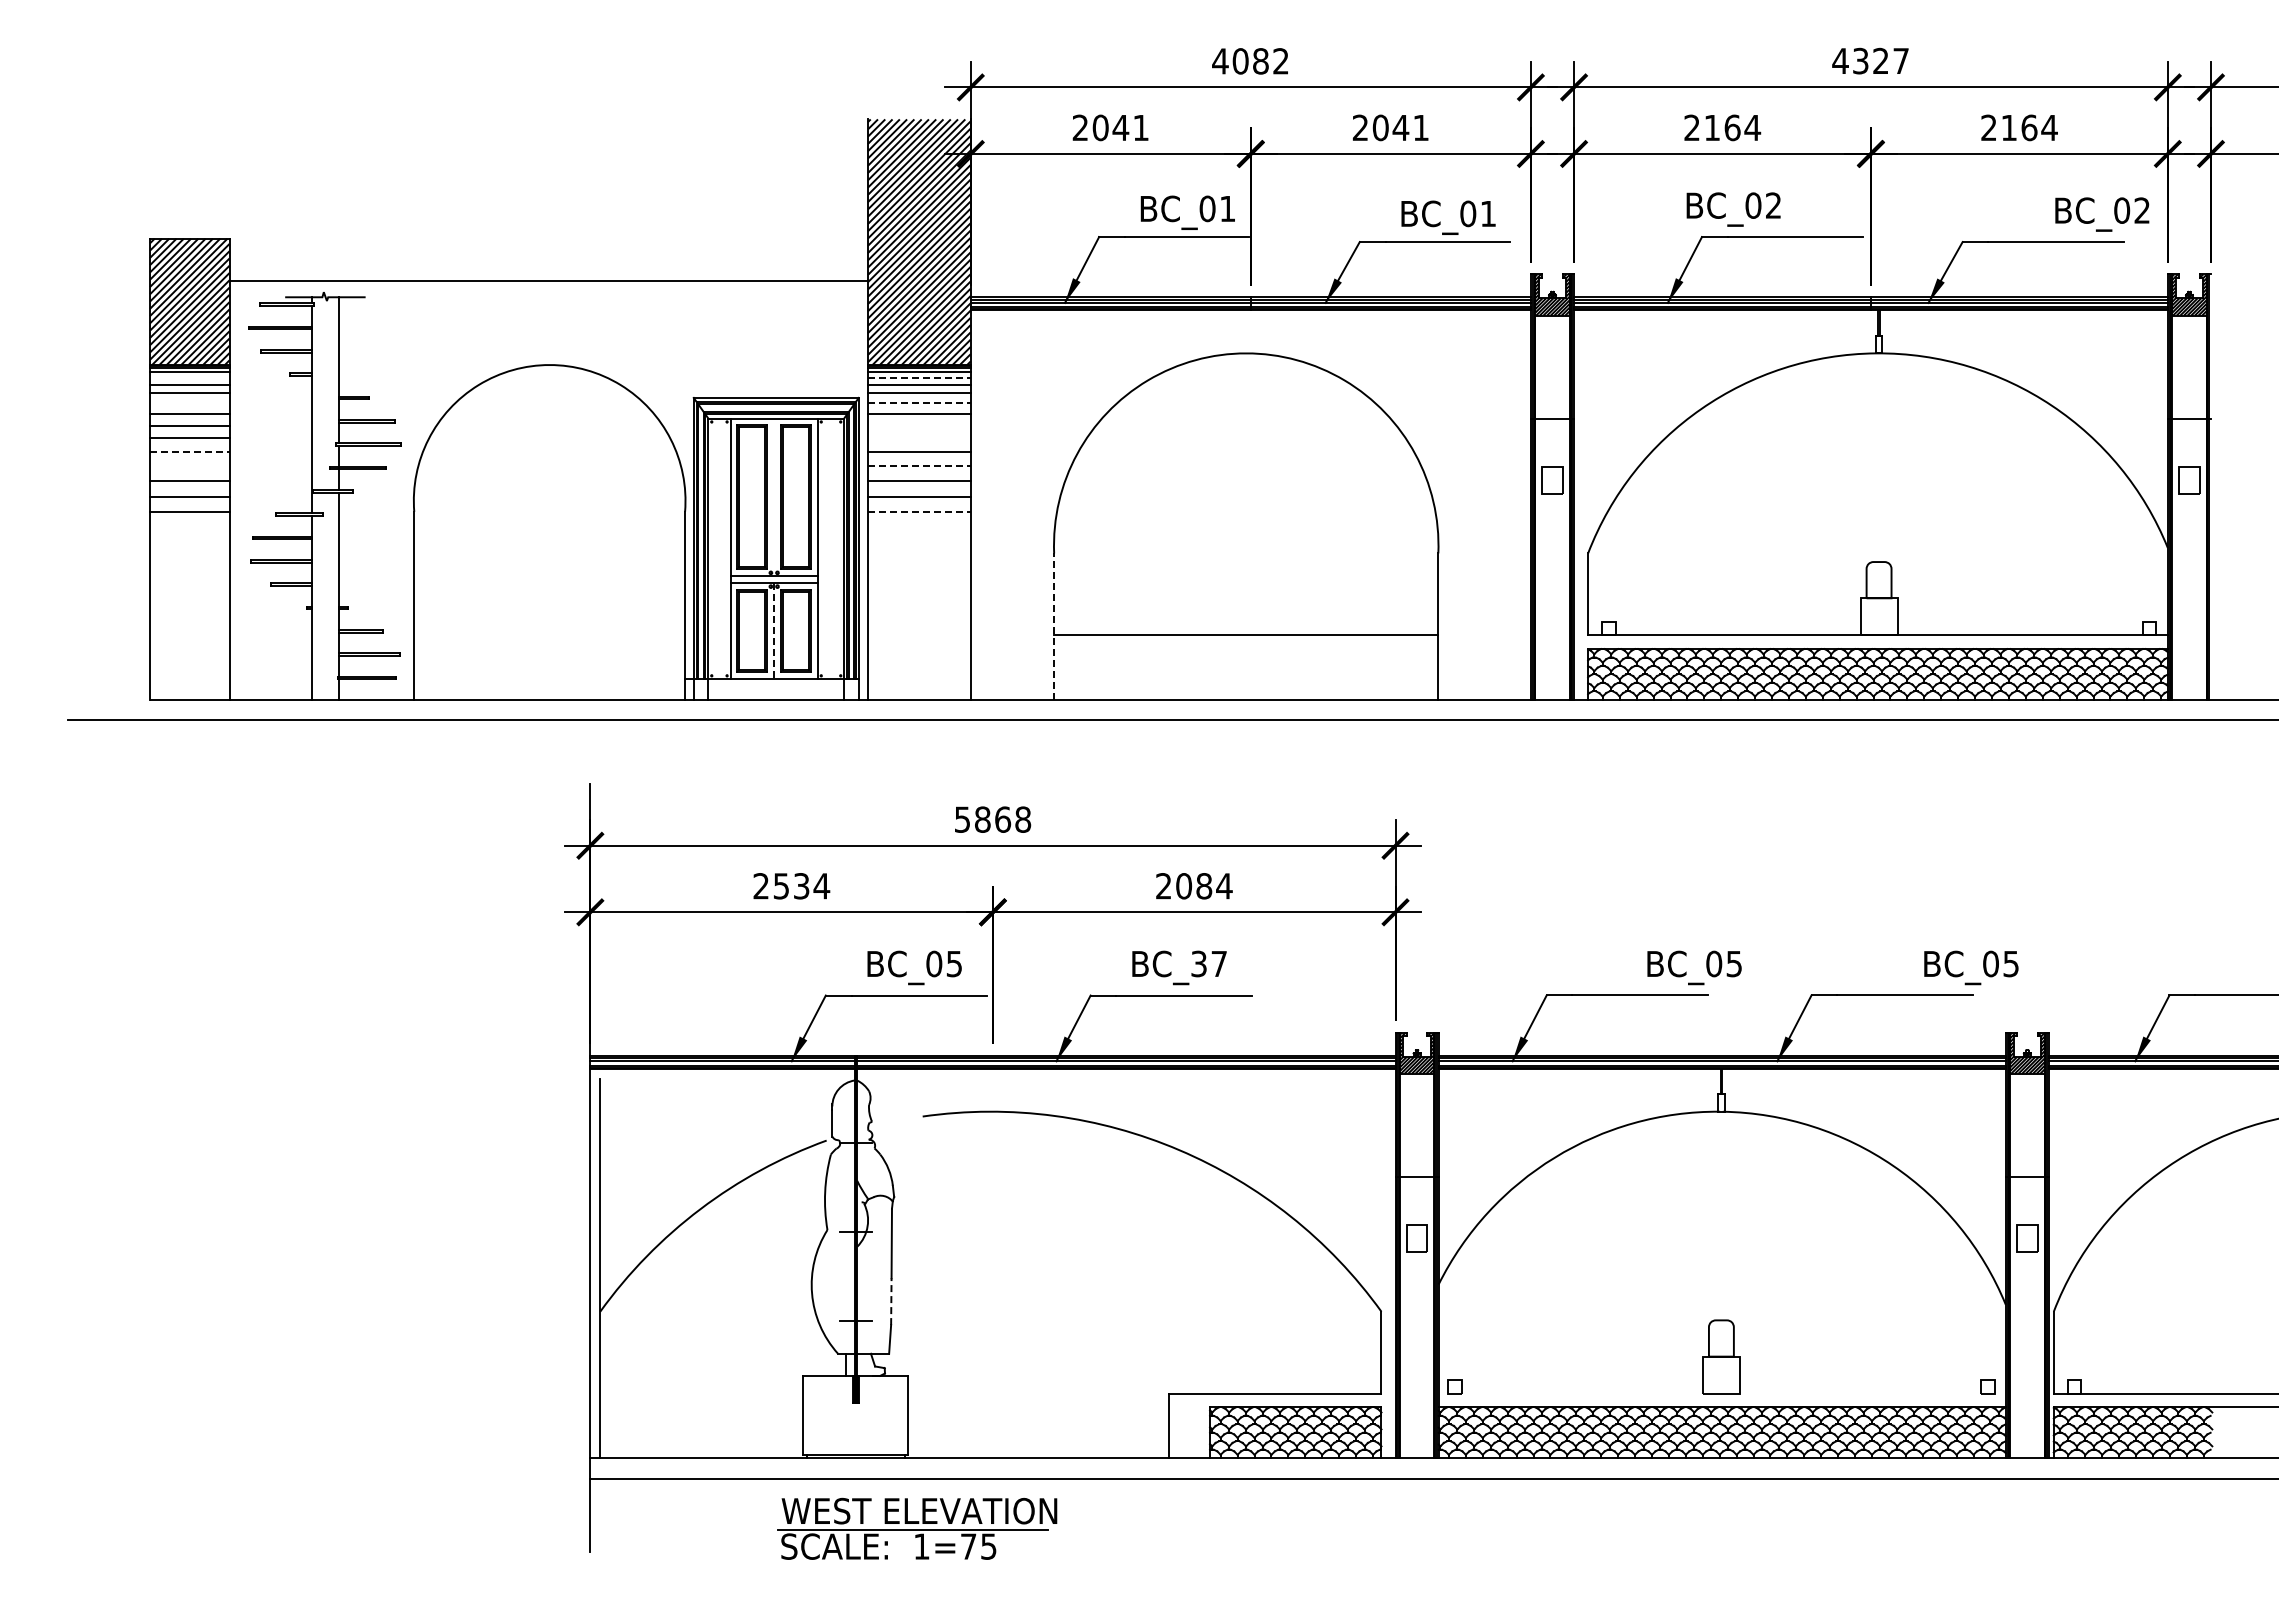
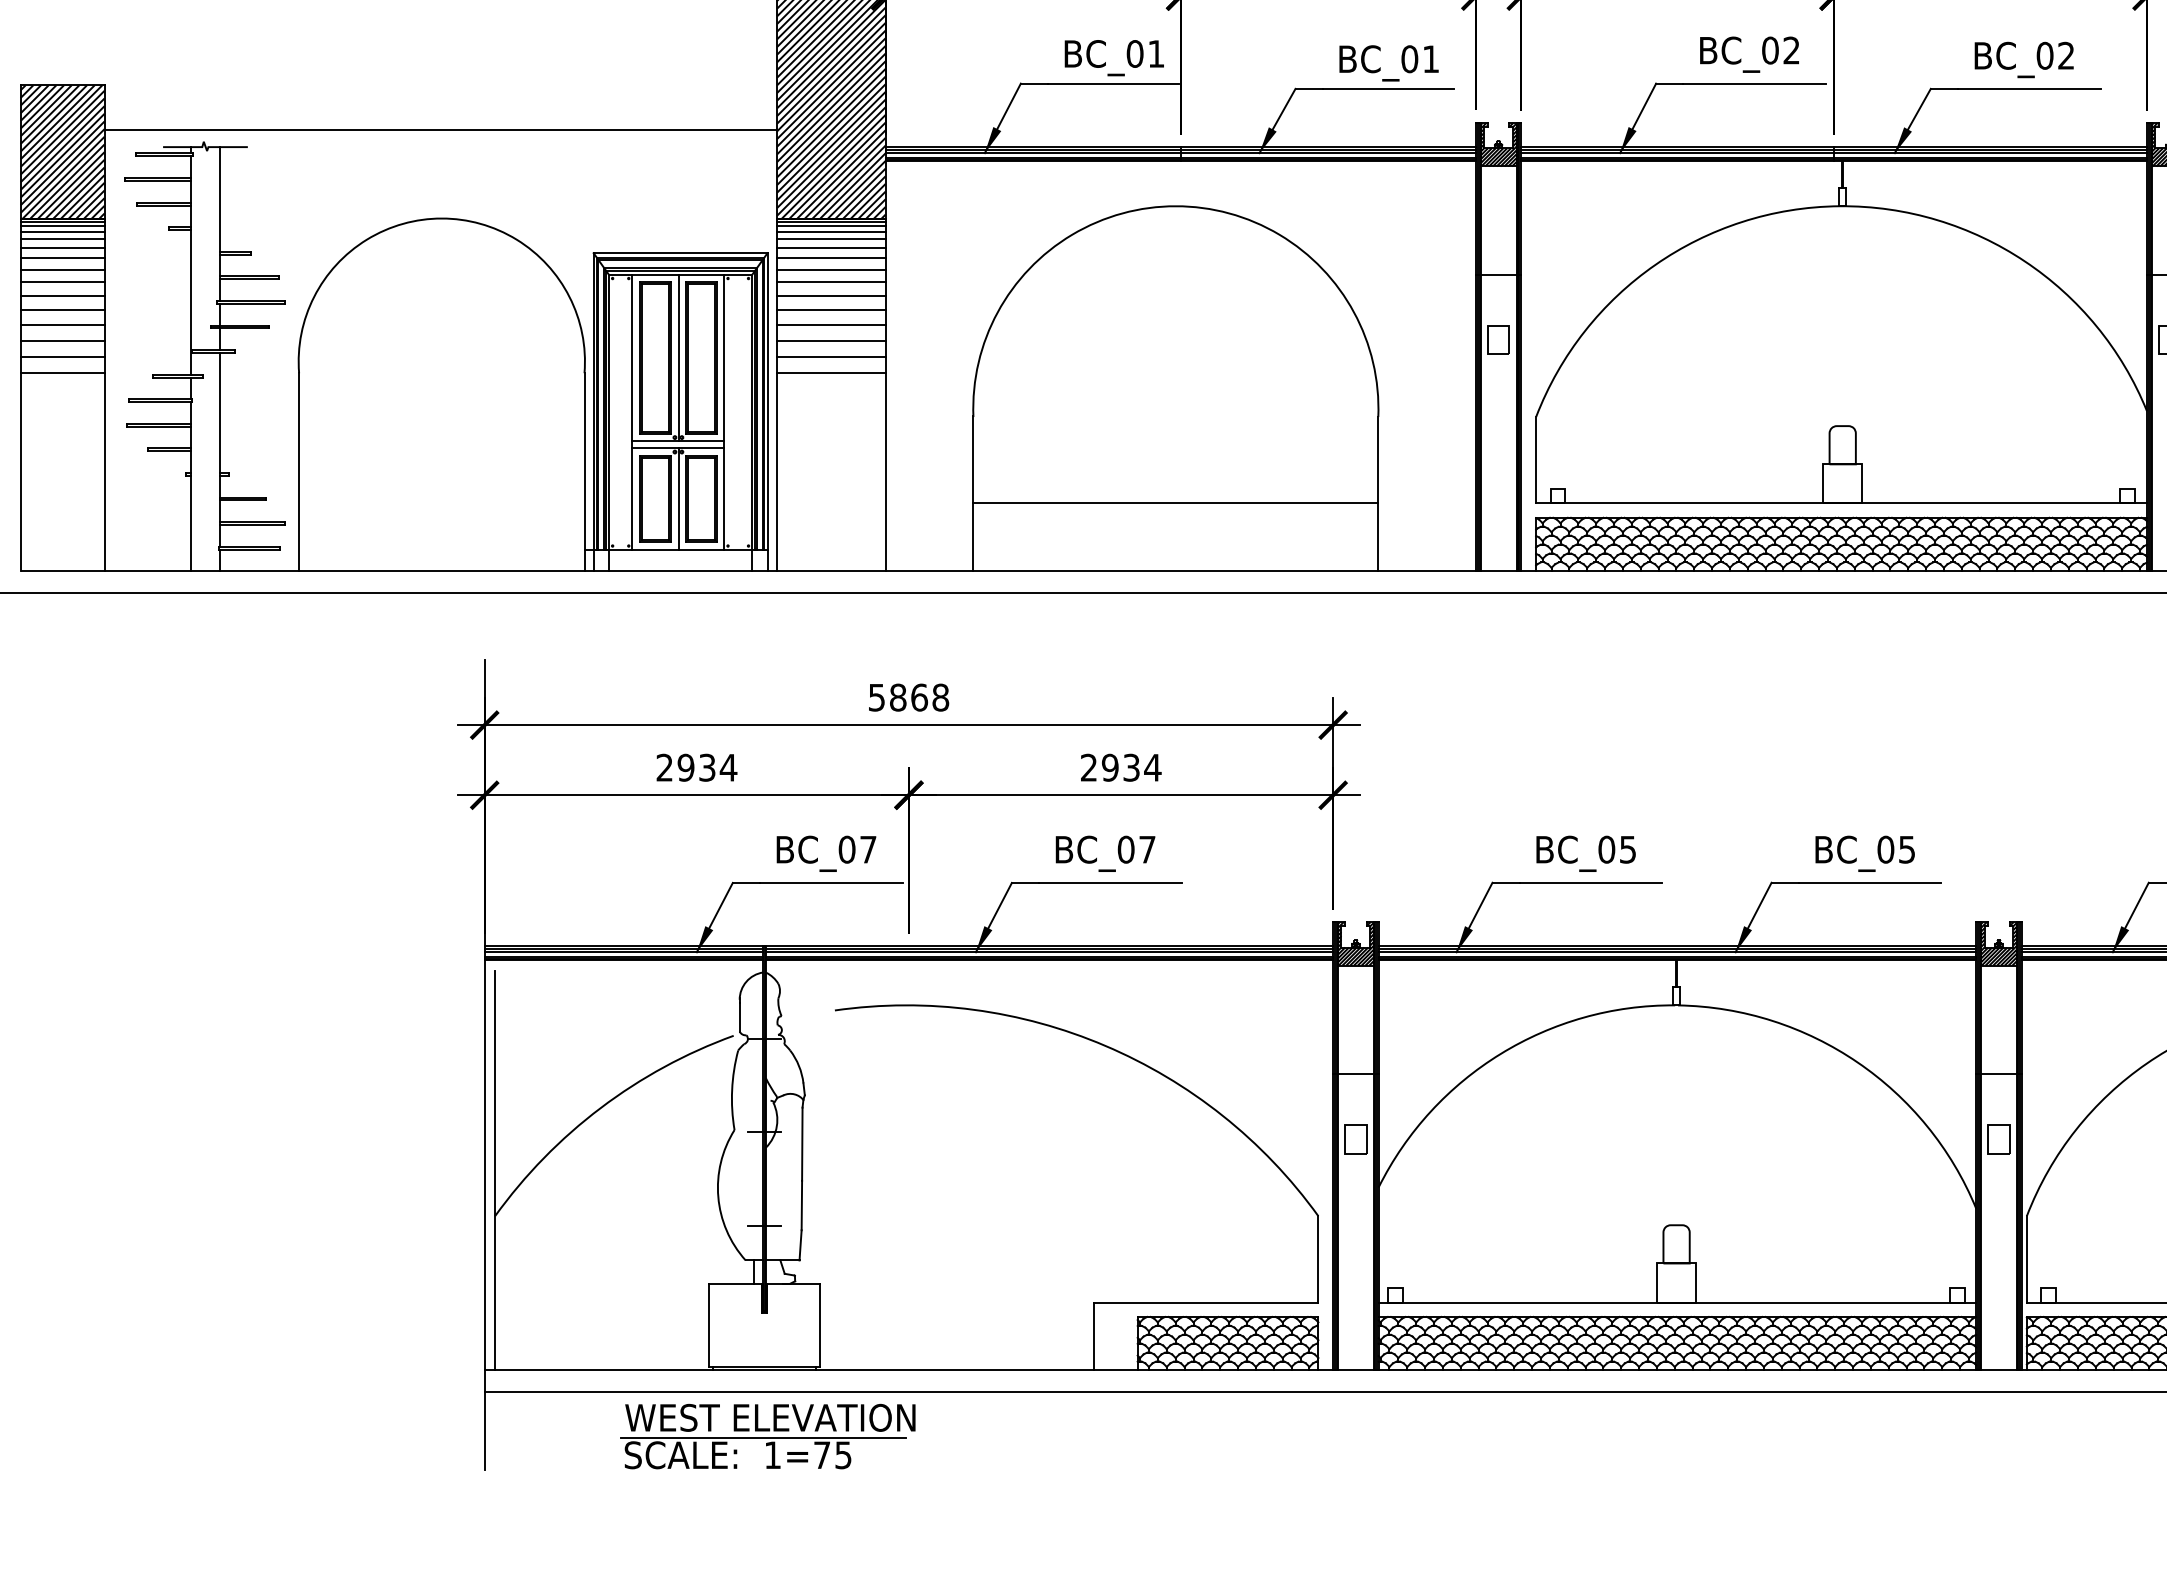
text: (1733, 209) -> (1749, 54), moved
text: (2102, 214) -> (2024, 59), moved
line: (189, 377) -> (62, 231), added
line: (919, 377) -> (831, 231), dashed -> solid
line: (189, 402) -> (62, 258), added
line: (919, 402) -> (831, 258), dashed -> solid
line: (918, 425) -> (830, 282), added
line: (918, 438) -> (830, 295), added
line: (189, 452) -> (62, 310), dashed -> solid
line: (189, 466) -> (62, 325), added
line: (919, 466) -> (831, 325), dashed -> solid
line: (774, 497) -> (678, 358), added
line: (919, 511) -> (831, 372), dashed -> solid
line: (1054, 626) -> (973, 494), dashed -> solid
line: (774, 631) -> (678, 499), dashed -> solid
text: (781, 886) -> (686, 768), 2534 -> 2934
text: (1194, 886) -> (1121, 768), 2084 -> 2934
text: (1199, 963) -> (1126, 849), BC_37 -> BC_07
text: (953, 964) -> (867, 850), BC_05 -> BC_07
text: (1694, 967) -> (1586, 853), moved
text: (1971, 967) -> (1865, 853), moved
line: (891, 1301) -> (802, 1205), dashed -> solid
line: (1721, 1393) -> (1676, 1302), added
part: (917, 1528) -> (768, 1436), moved

